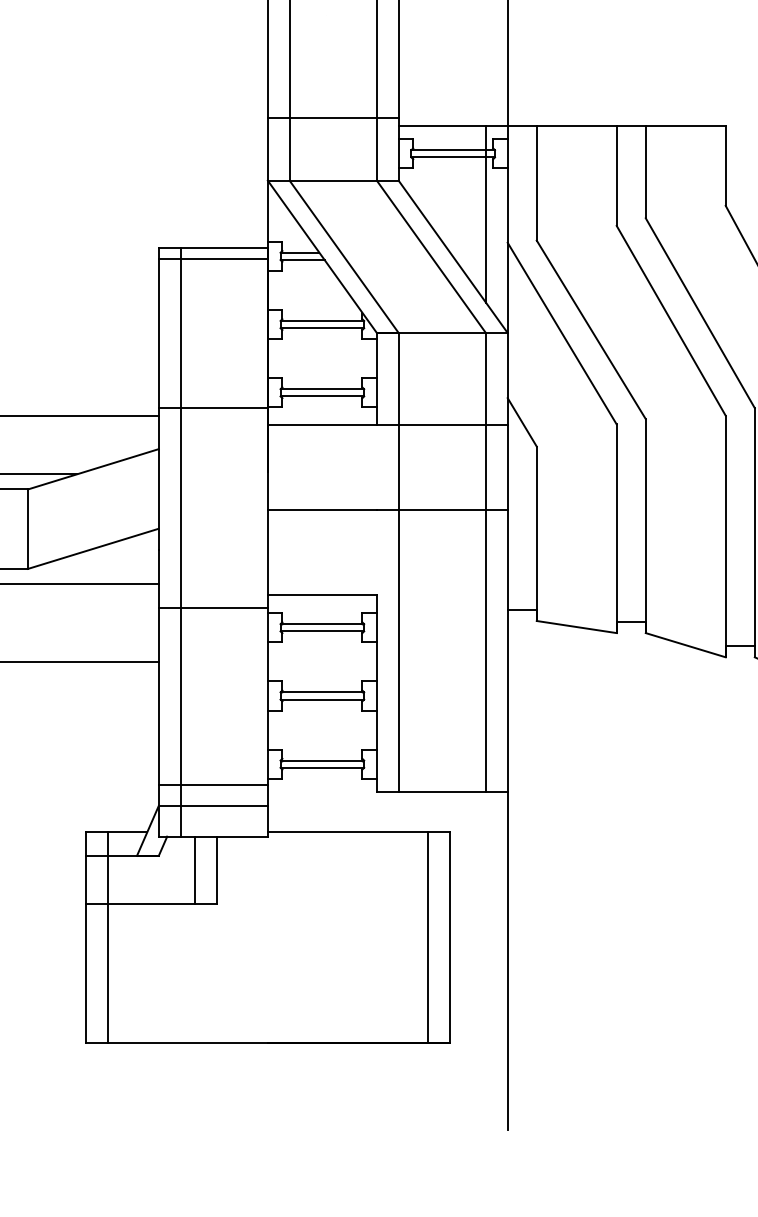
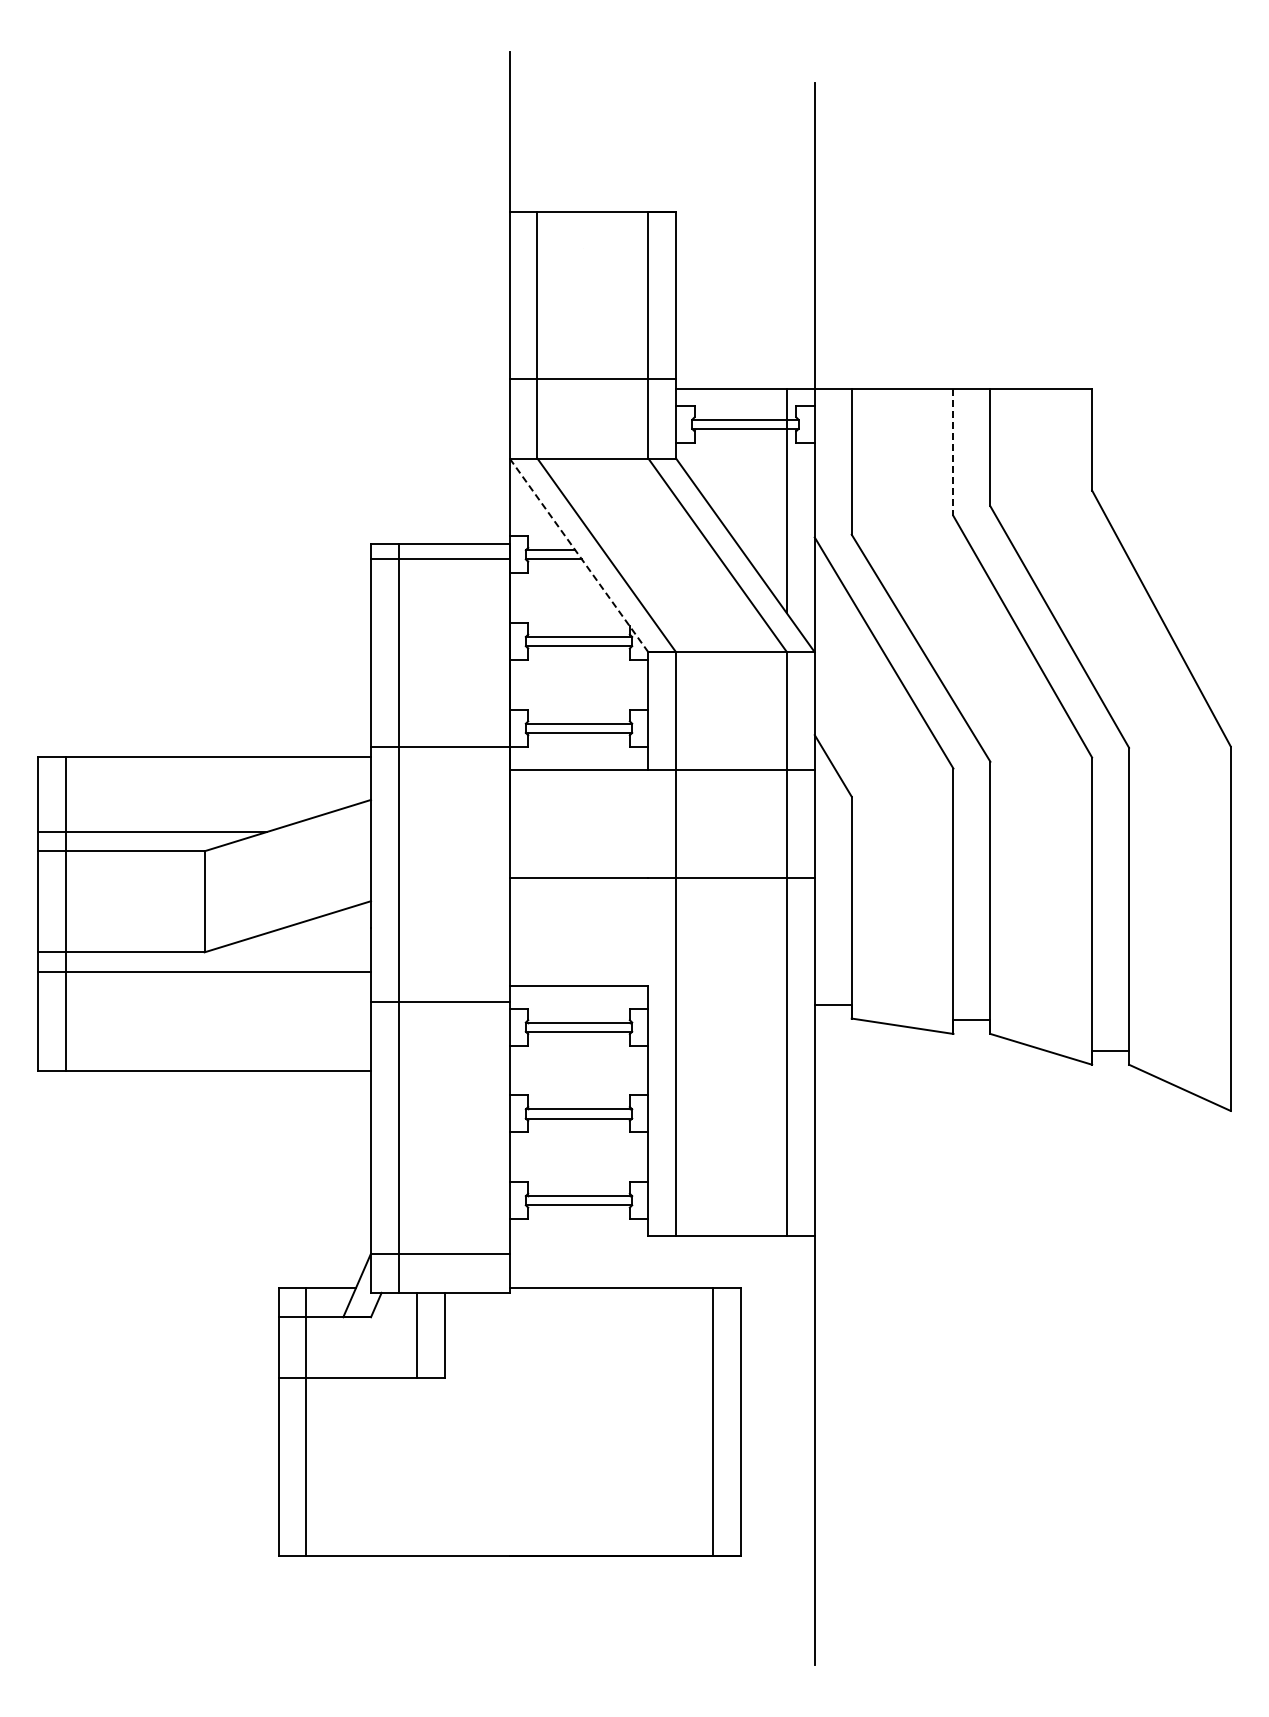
line: (616, 175) -> (953, 452), solid -> dashed
line: (321, 256) -> (578, 554), solid -> dashed
line: (213, 785) -> (440, 1227), removed

